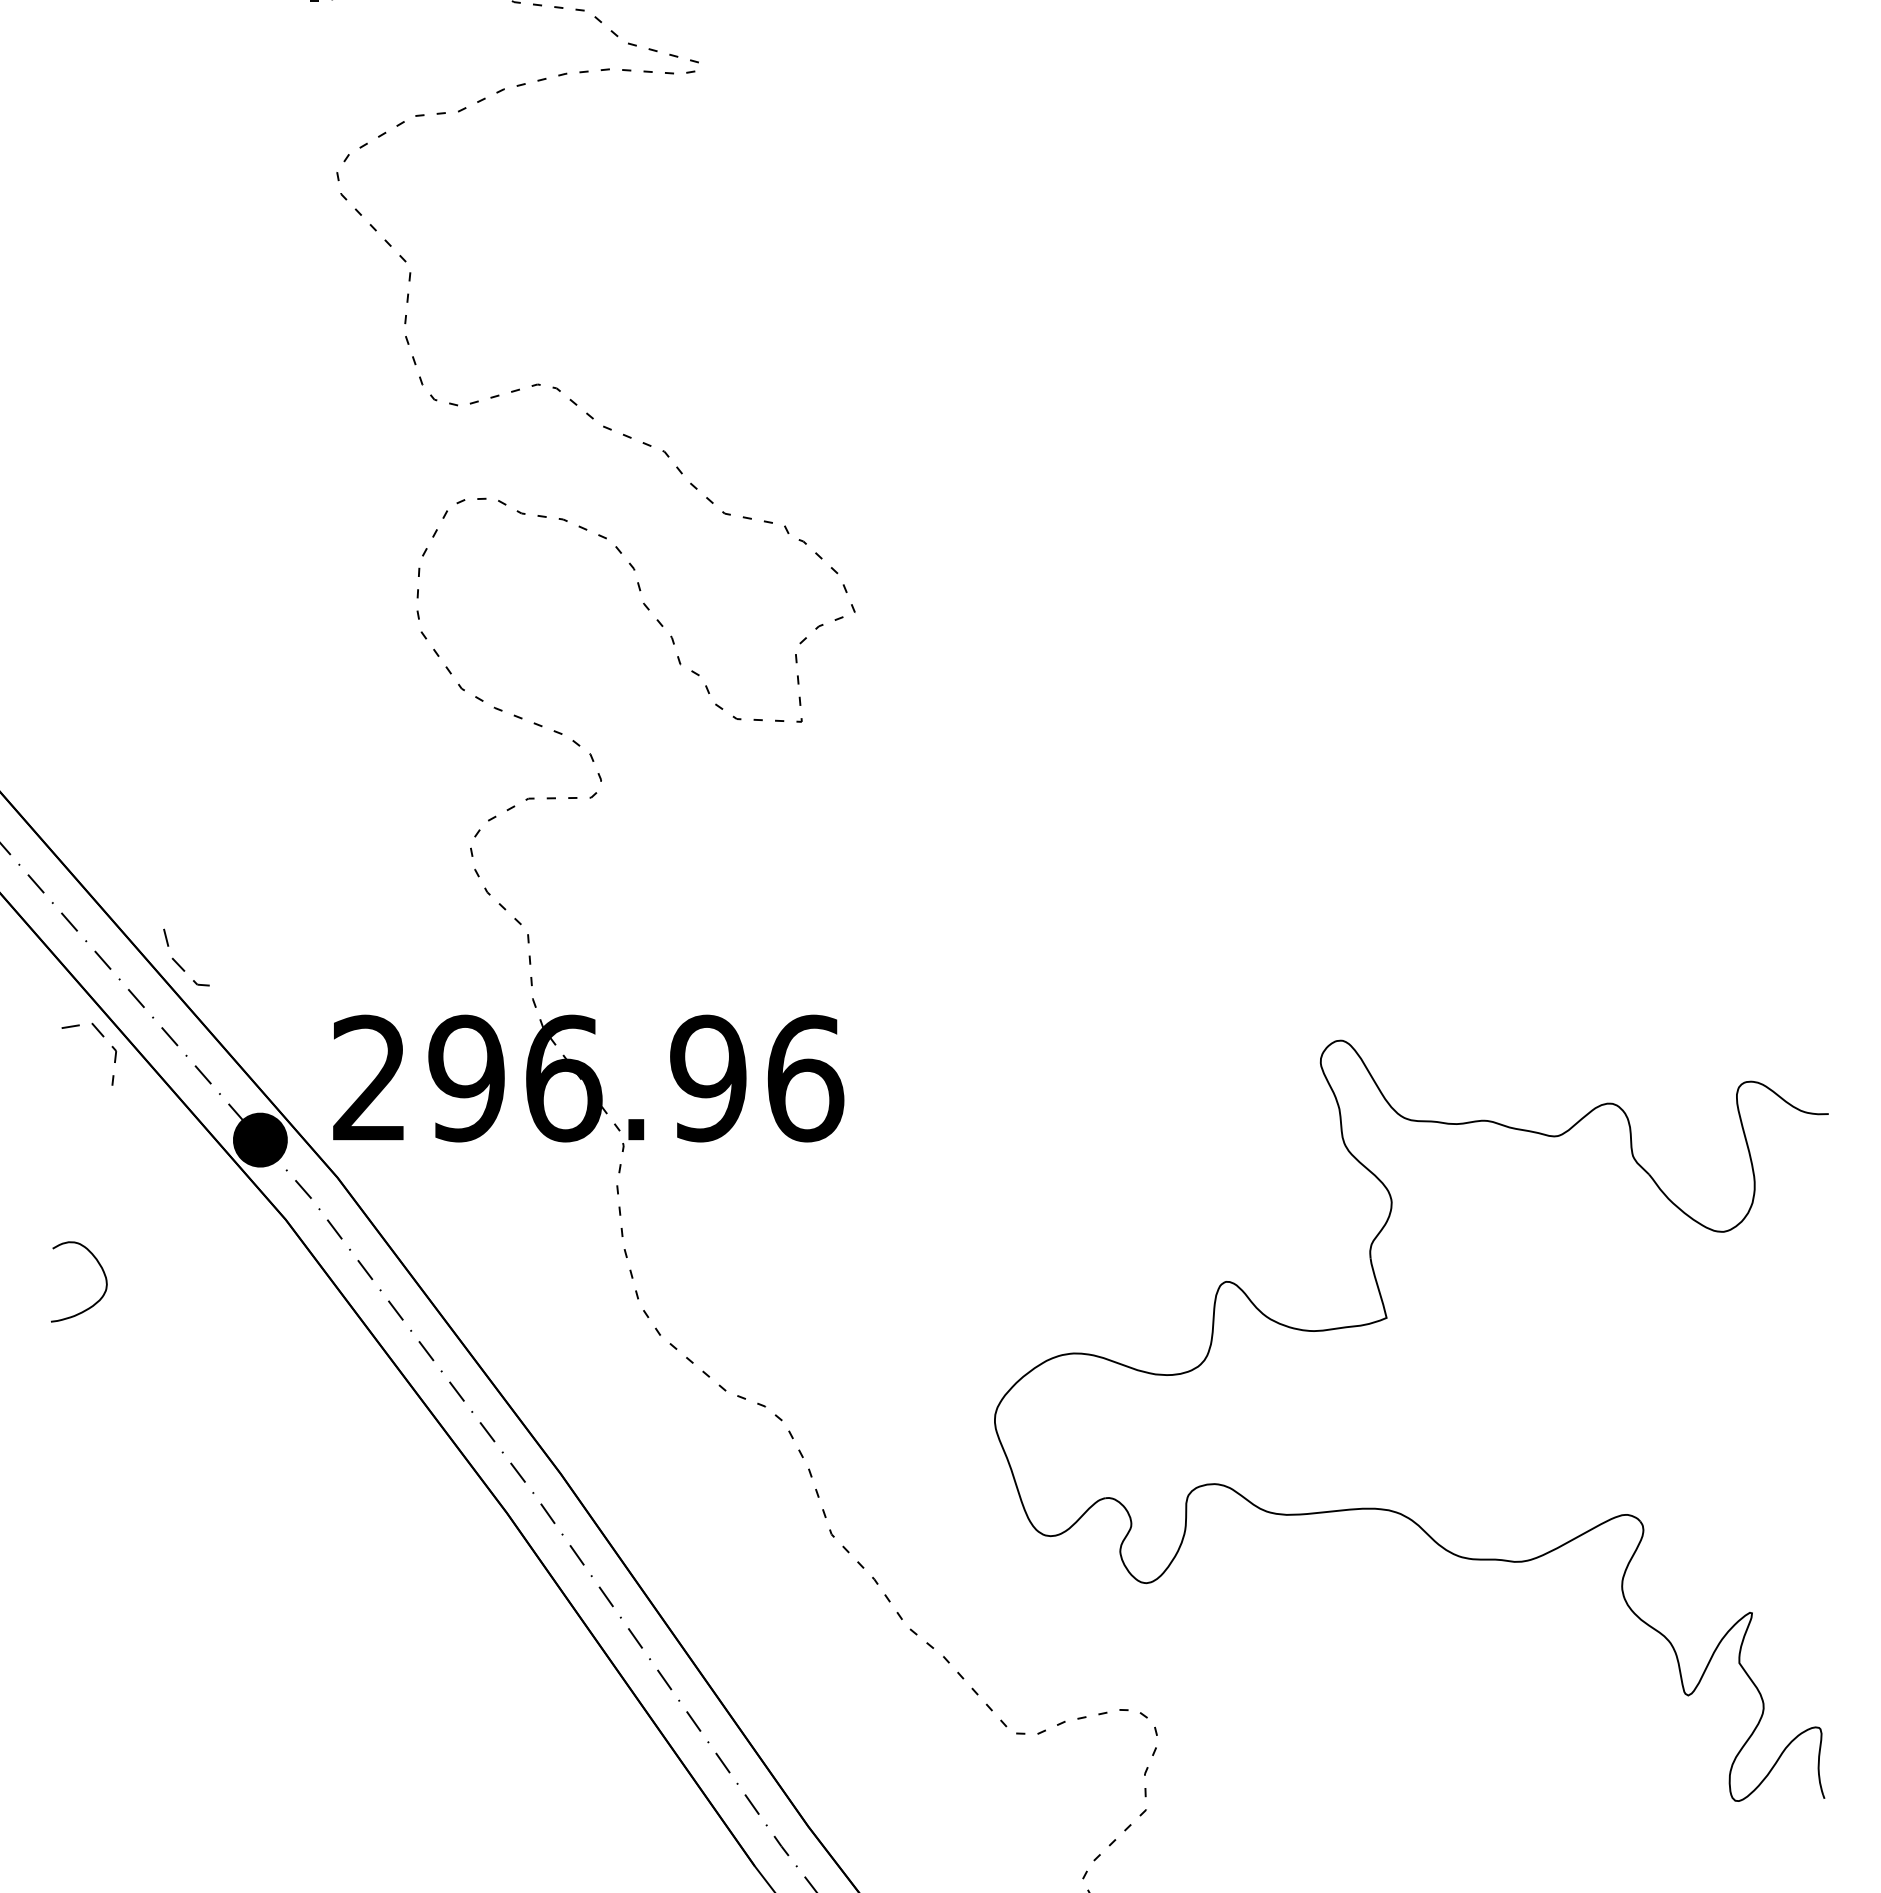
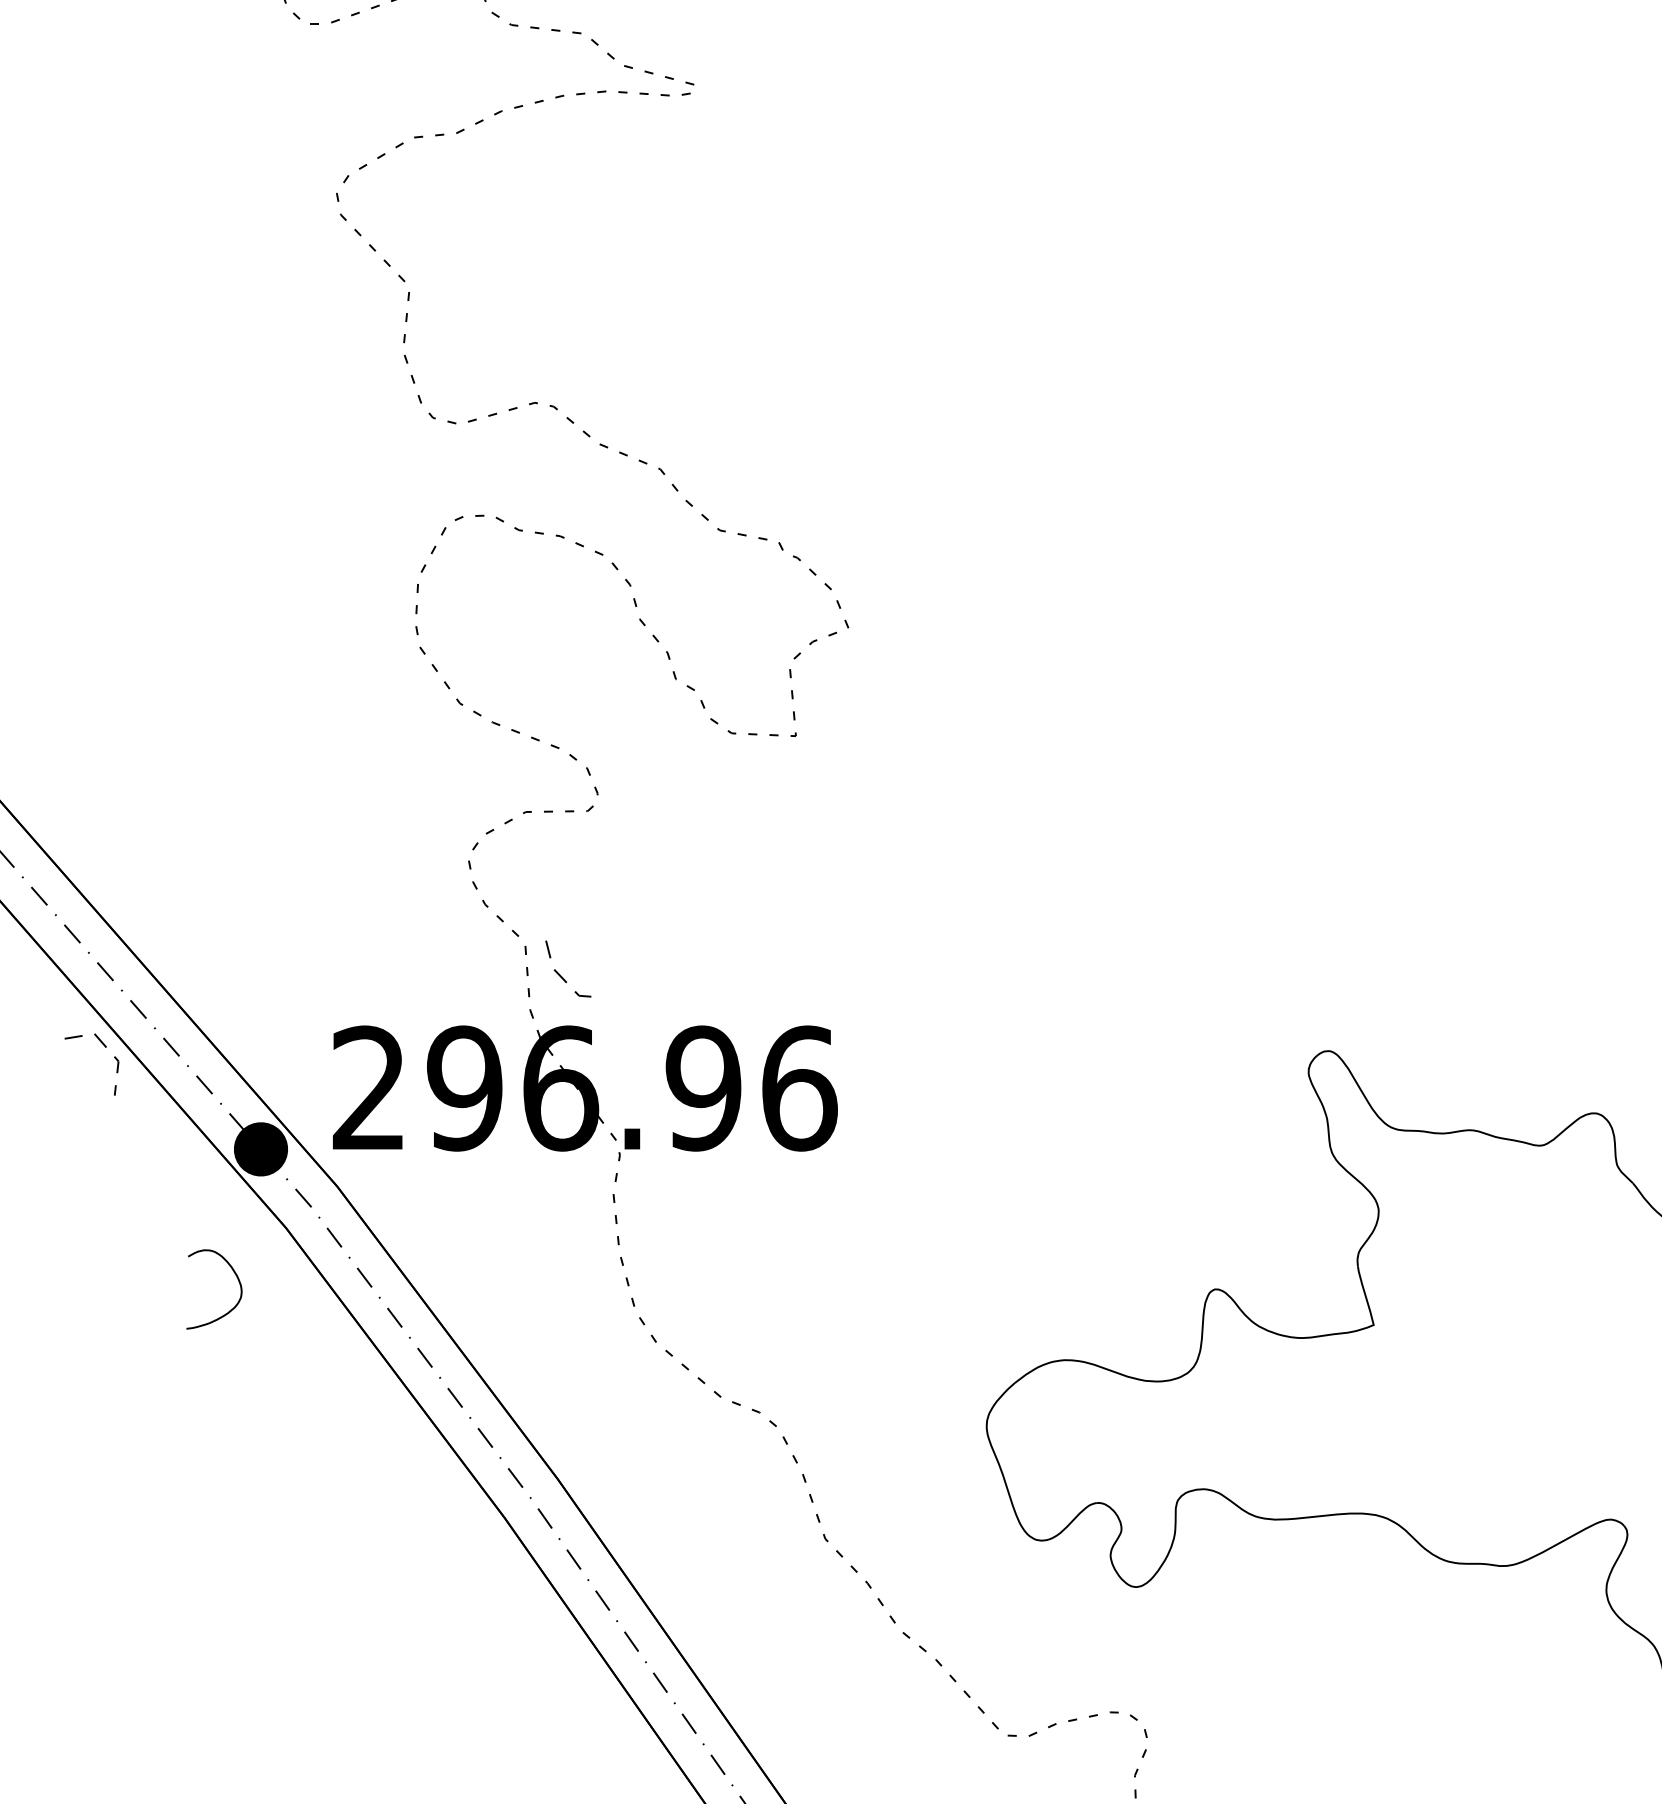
line: (179, 964) -> (561, 975), moved
curve: (103, 1274) -> (238, 1282), moved

